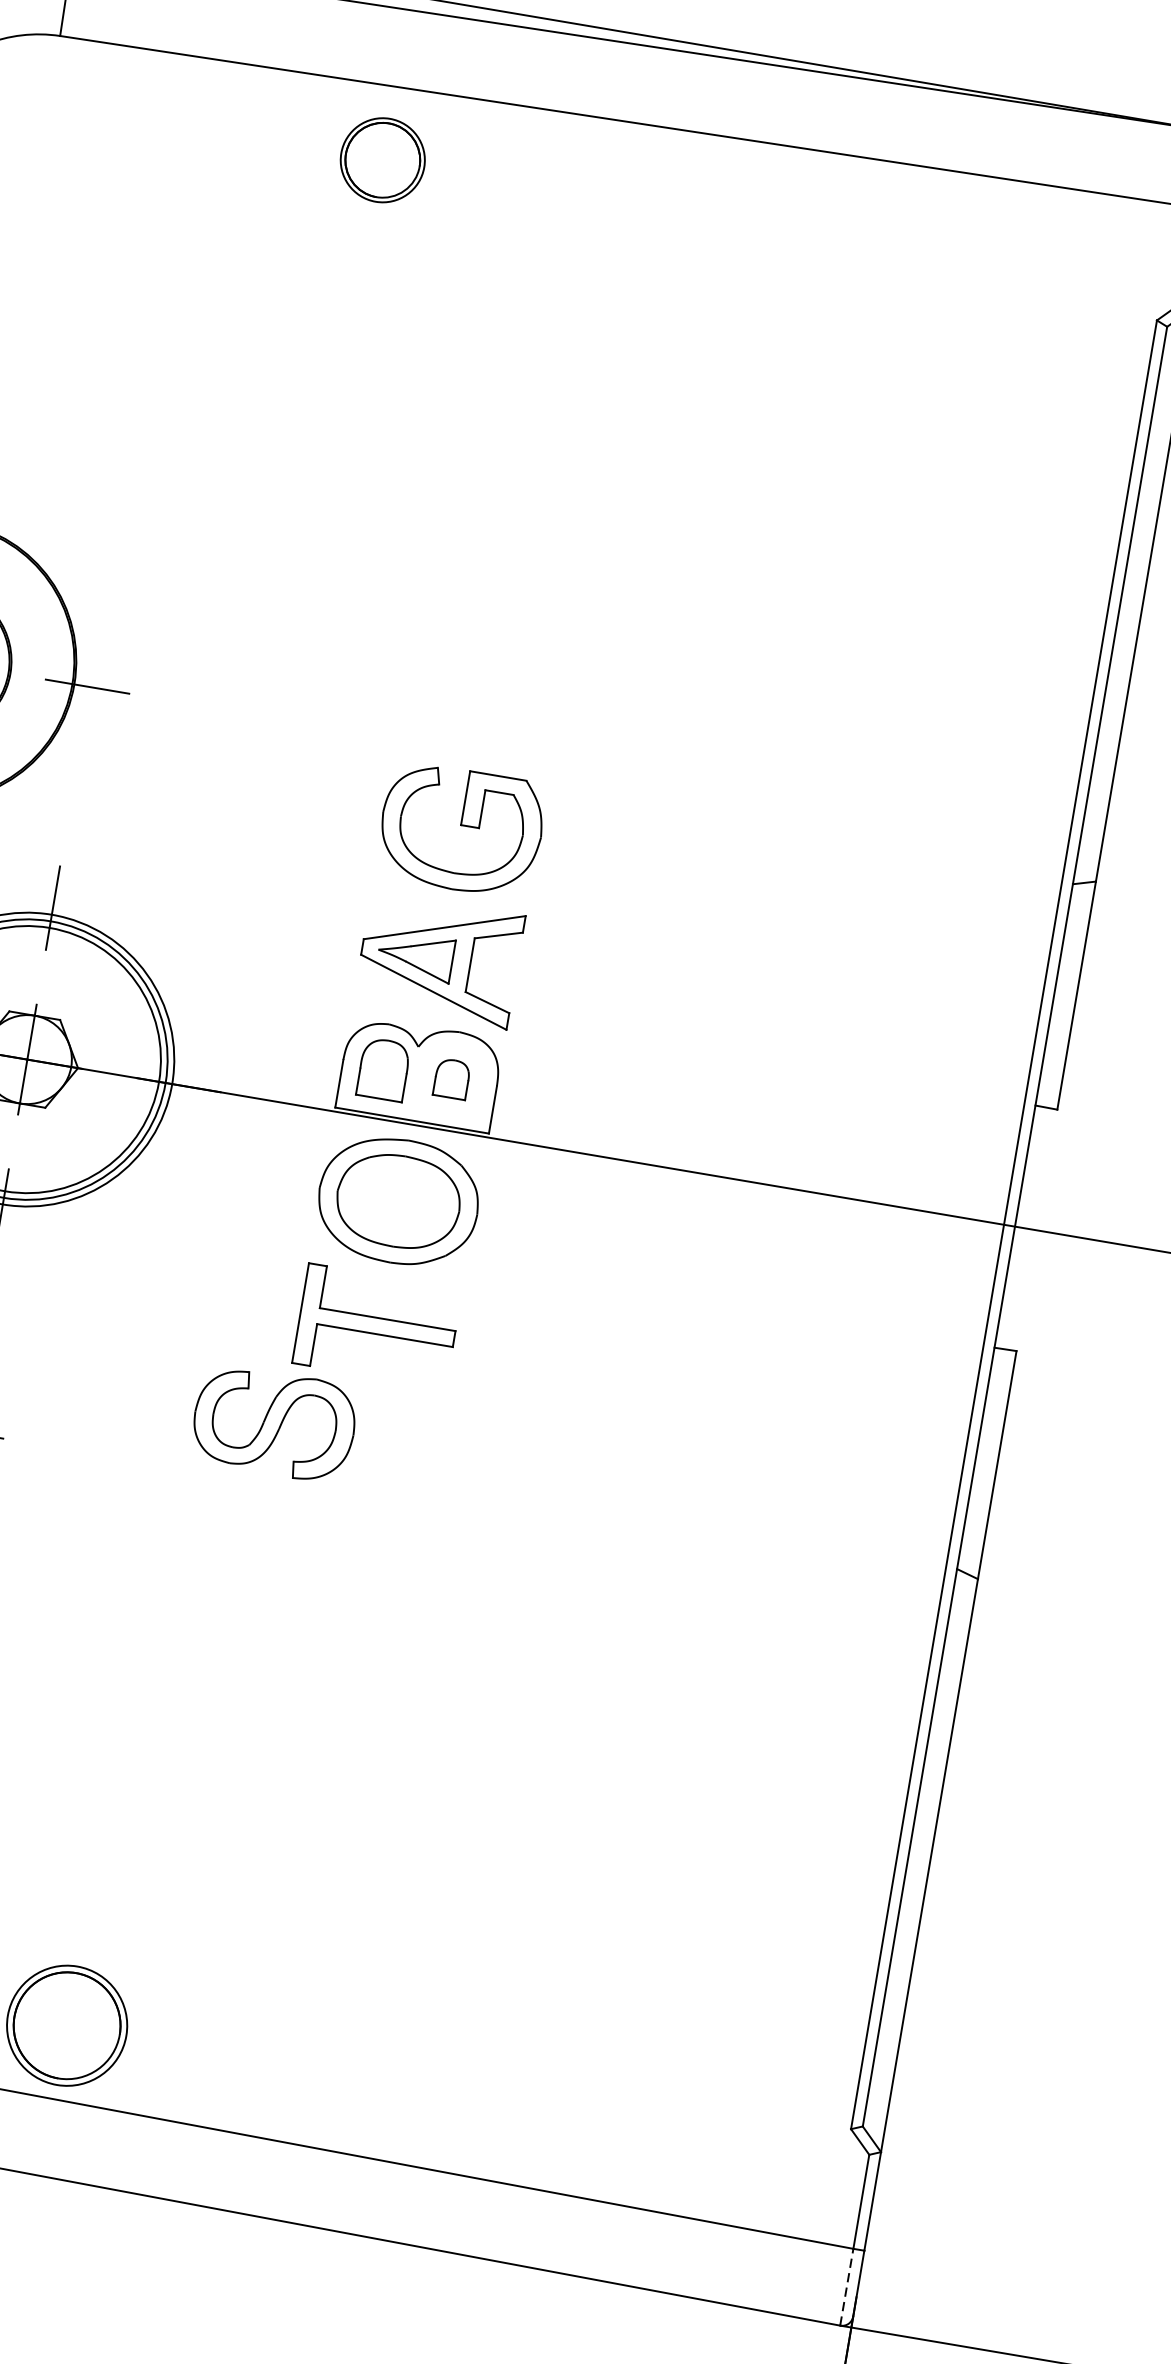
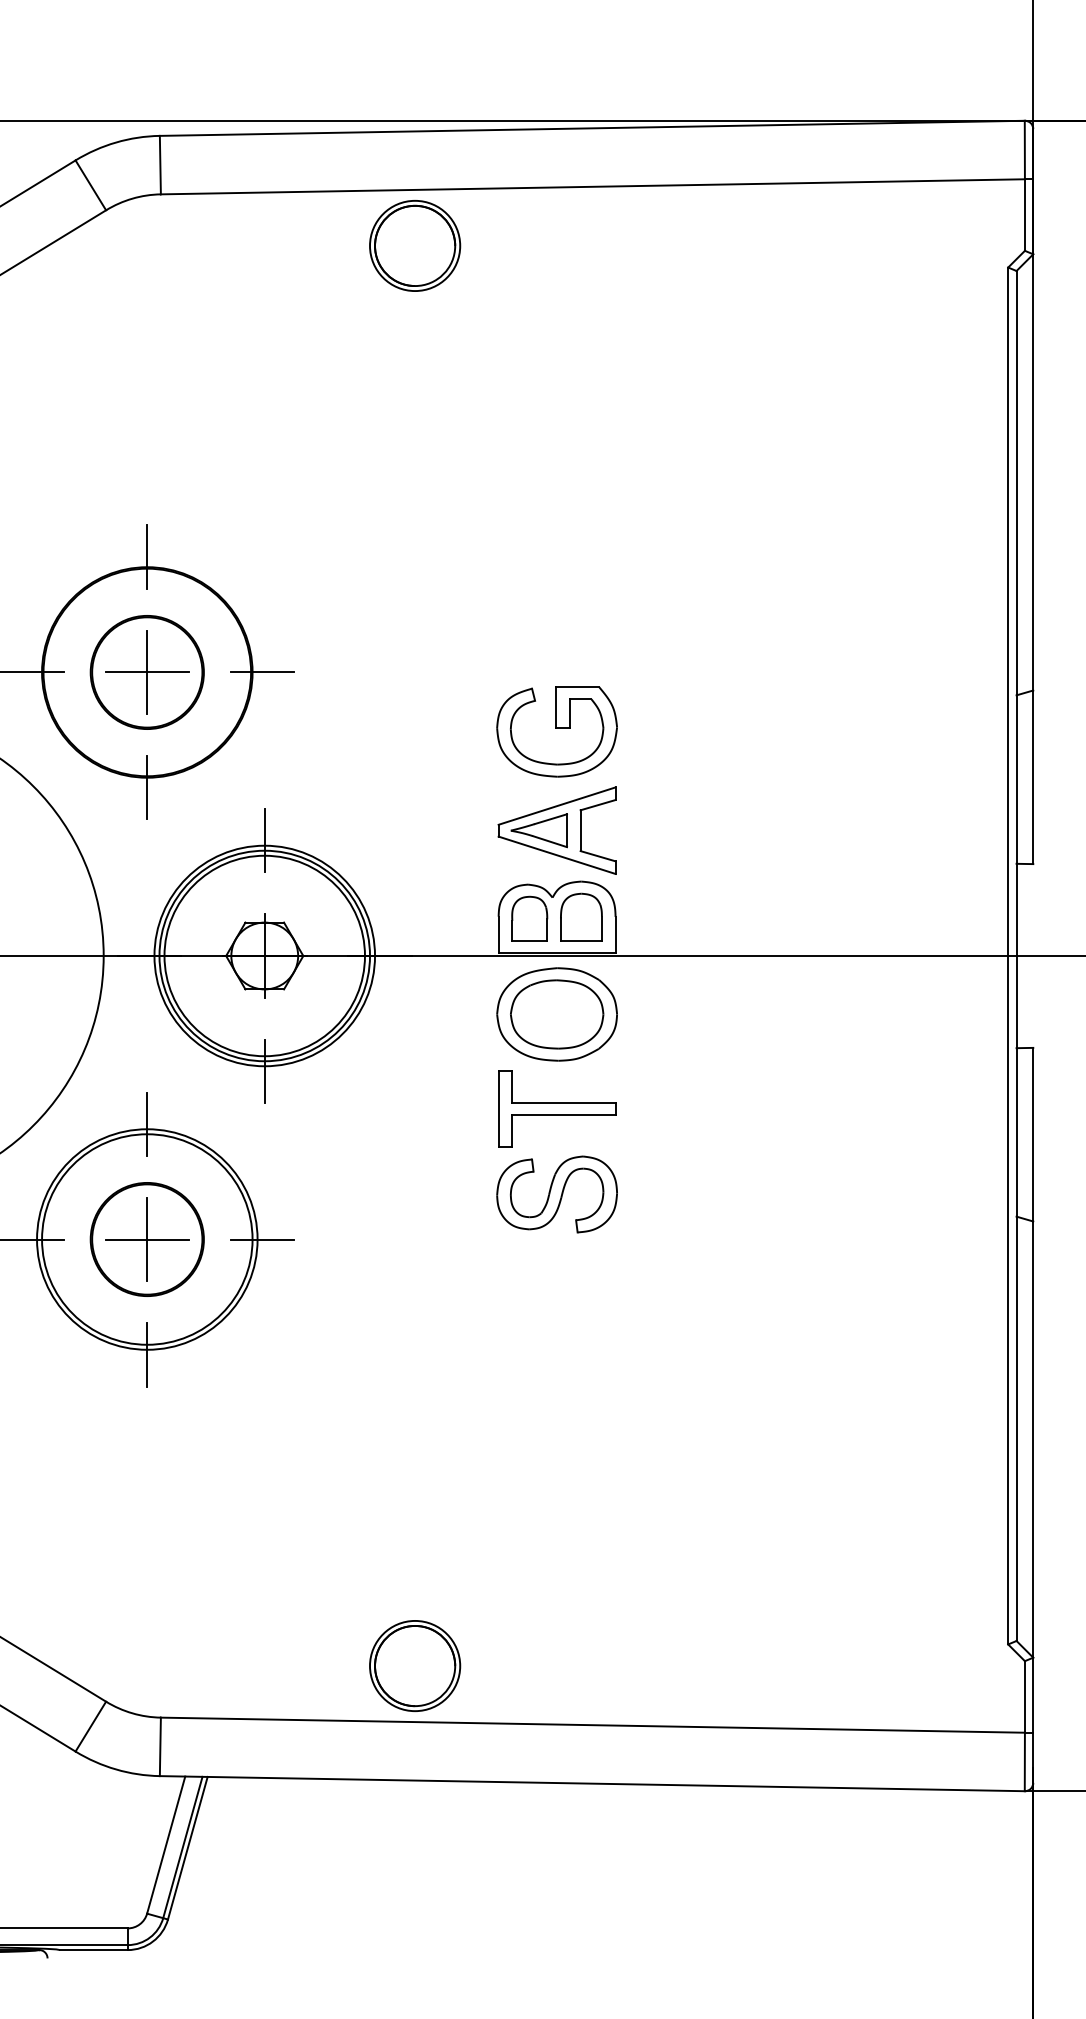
part: (383, 159) -> (415, 245), size x1.43
part: (452, 1078) -> (581, 916), size x1.67
part: (273, 1423) -> (556, 1194), moved
line: (846, 2286) -> (1024, 1761), dashed -> solid

